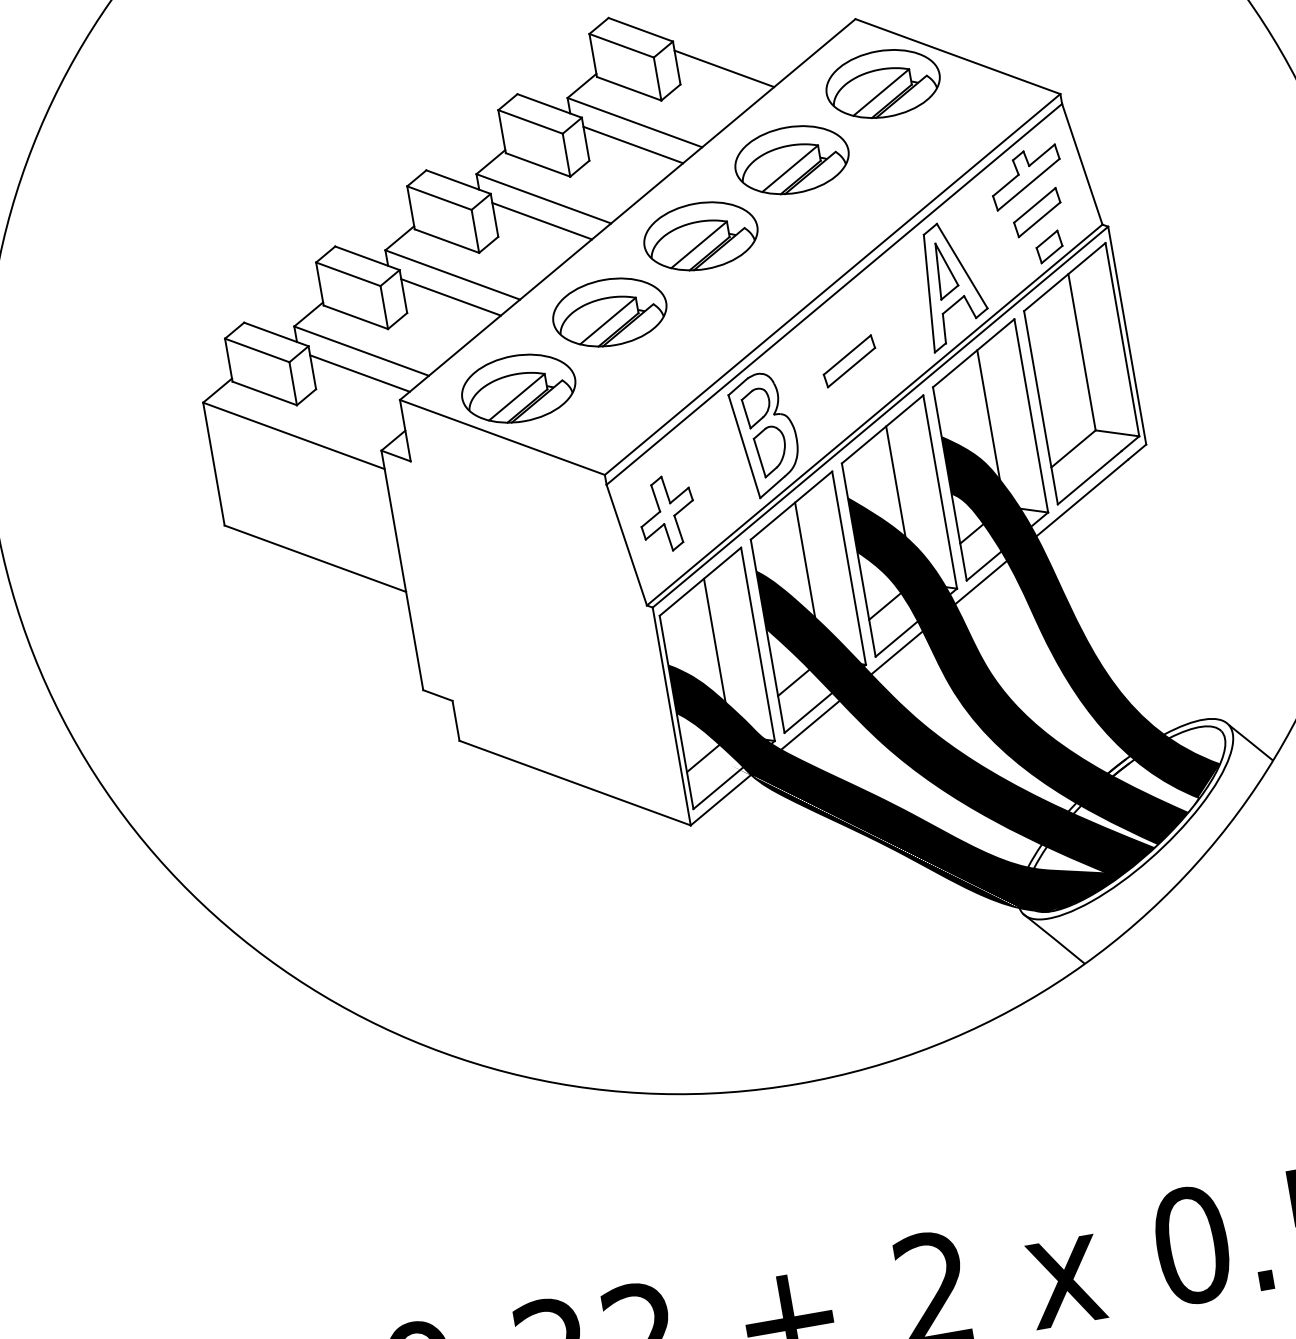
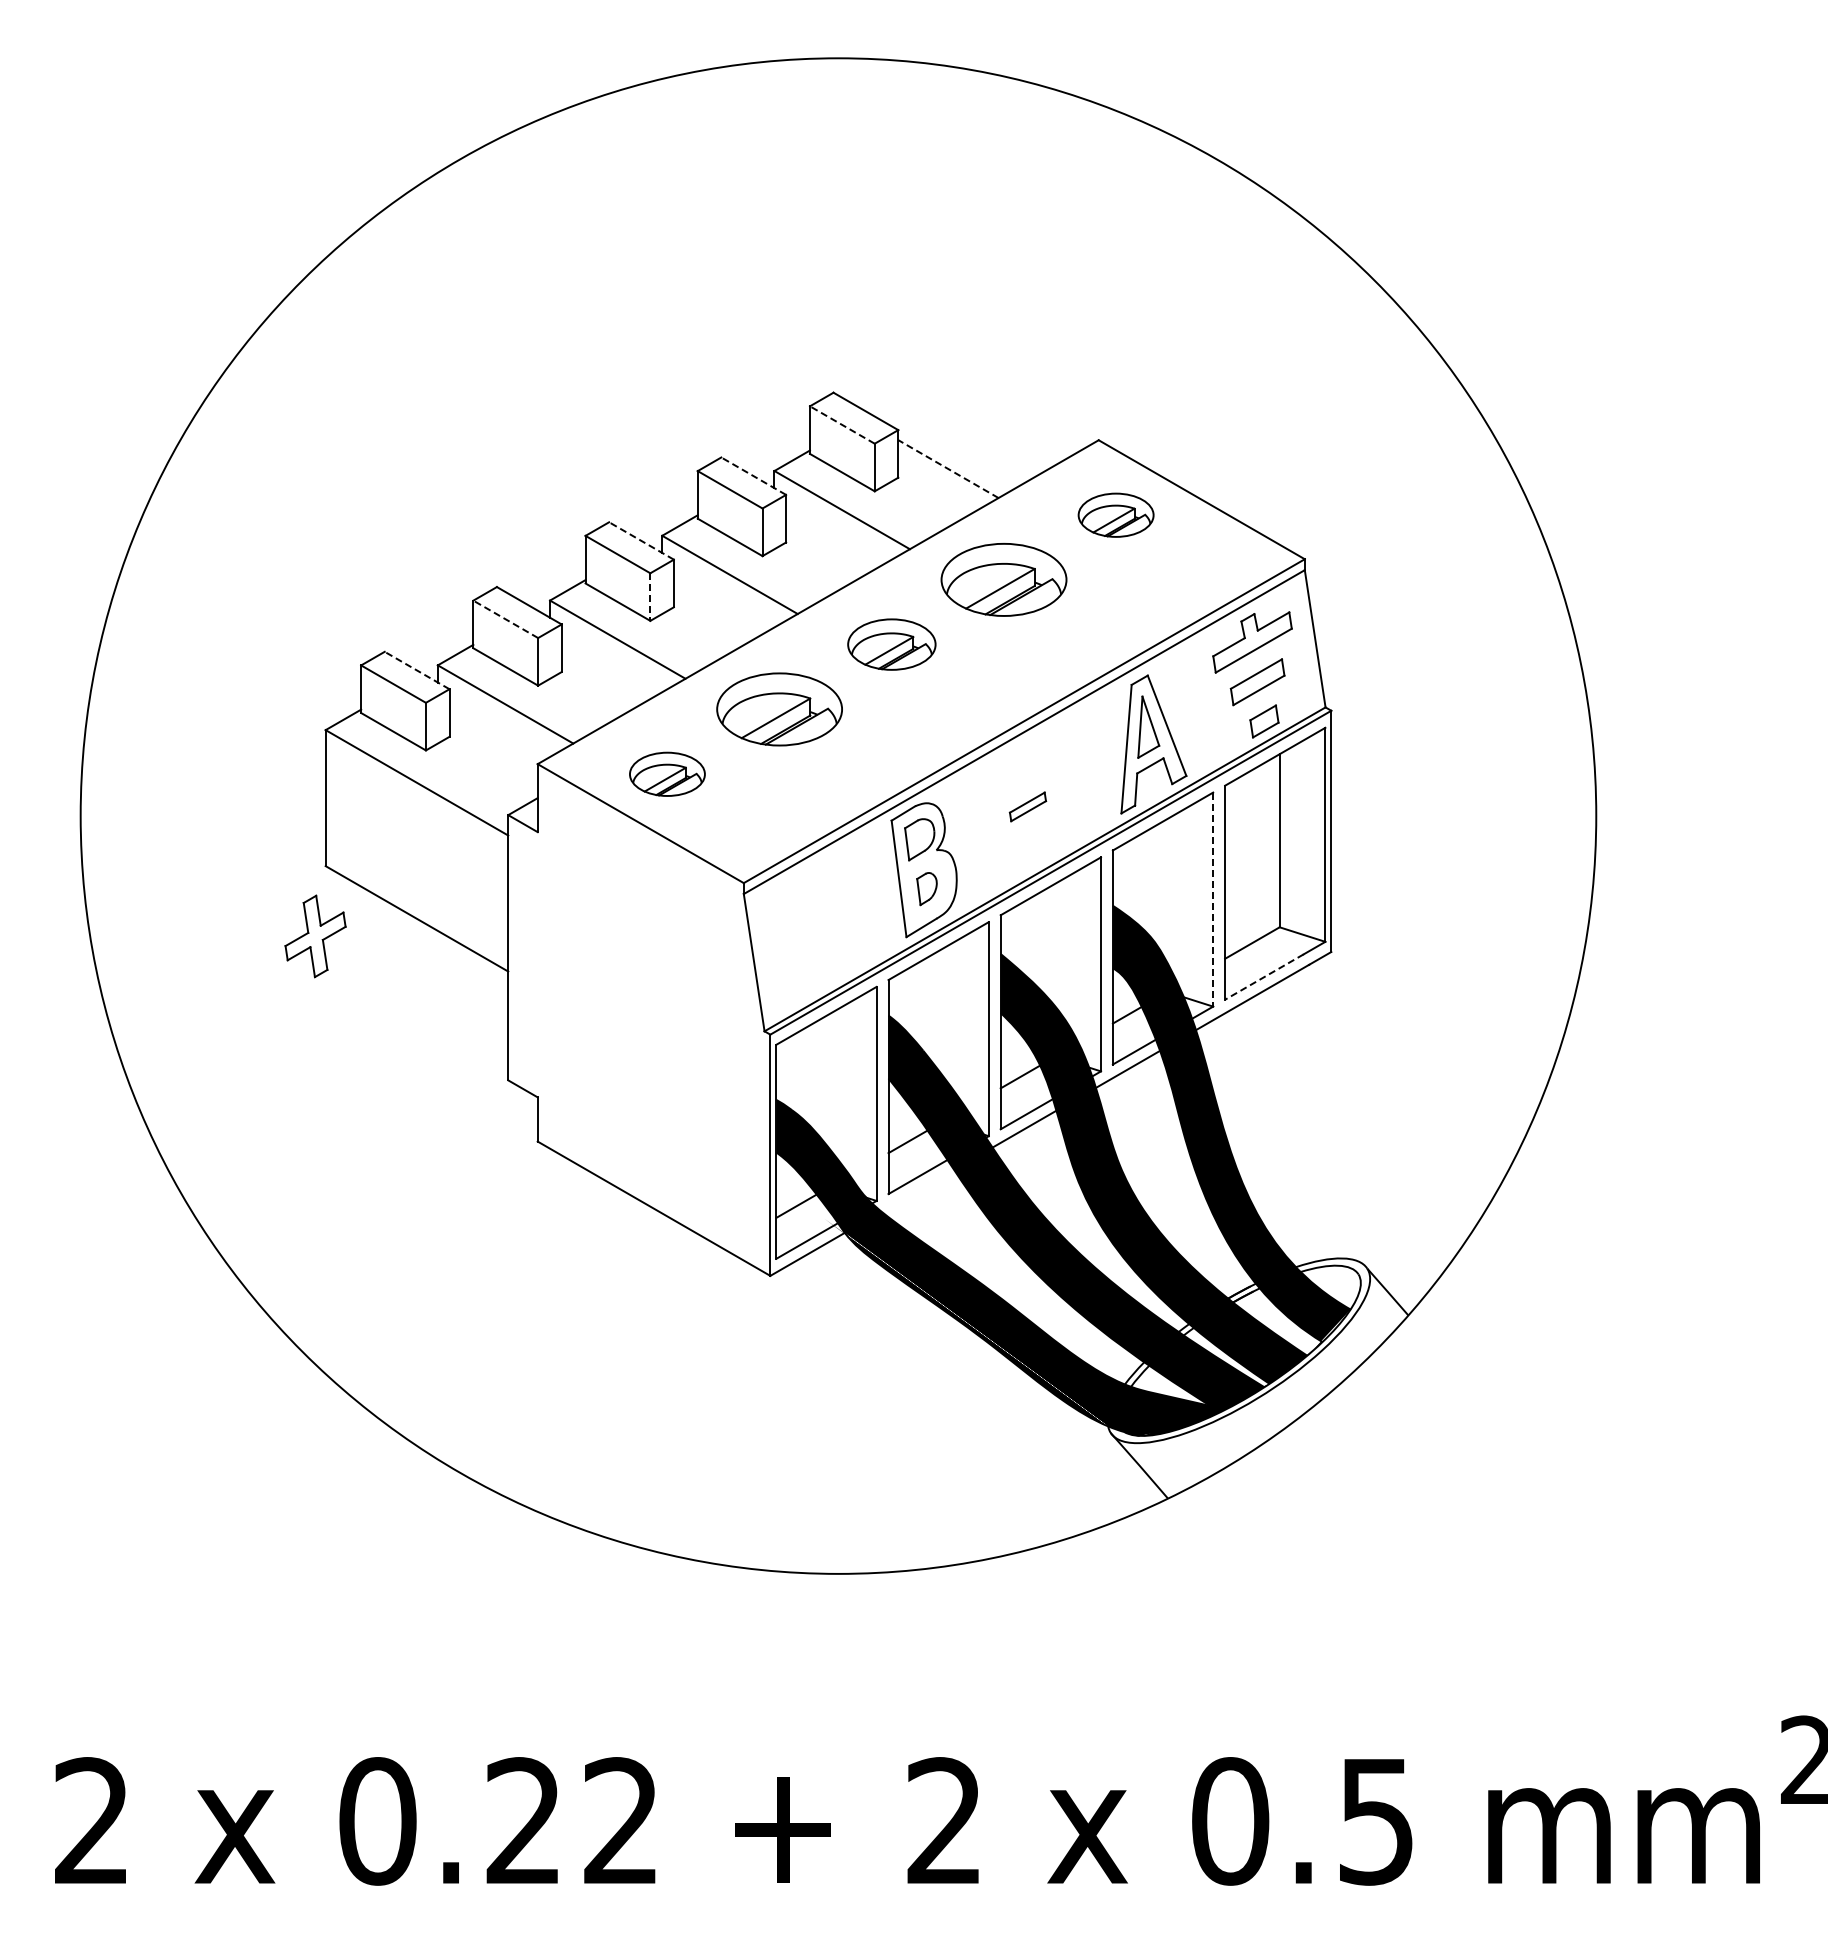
line: (620, 45) -> (841, 424), solid -> dashed
line: (724, 69) -> (948, 469), solid -> dashed
part: (882, 84) -> (1115, 515), size x0.6
line: (549, 105) -> (753, 475), solid -> dashed
line: (633, 144) -> (836, 533), removed
line: (458, 181) -> (641, 540), solid -> dashed
line: (541, 221) -> (723, 598), removed
line: (475, 231) -> (650, 597), solid -> dashed
part: (700, 236) -> (891, 644), size x0.7
line: (348, 274) -> (505, 619), solid -> dashed
line: (450, 297) -> (611, 663), removed
line: (275, 334) -> (416, 670), solid -> dashed
part: (848, 361) -> (1027, 806), size x0.6
line: (359, 373) -> (499, 728), removed
part: (518, 388) -> (667, 774), size x0.6
line: (988, 414) -> (1167, 890), removed
line: (1031, 416) -> (1213, 900), solid -> dashed
part: (770, 451) -> (926, 888), size x0.6
line: (1088, 478) -> (1263, 977), solid -> dashed
line: (895, 481) -> (1055, 944), removed
part: (667, 513) -> (315, 936), moved
line: (805, 560) -> (943, 1012), removed
line: (714, 640) -> (830, 1081), removed
line: (810, 725) -> (917, 1190), removed

